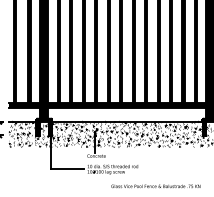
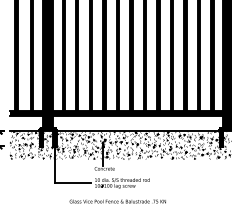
text: (155, 186) -> (117, 201), moved

